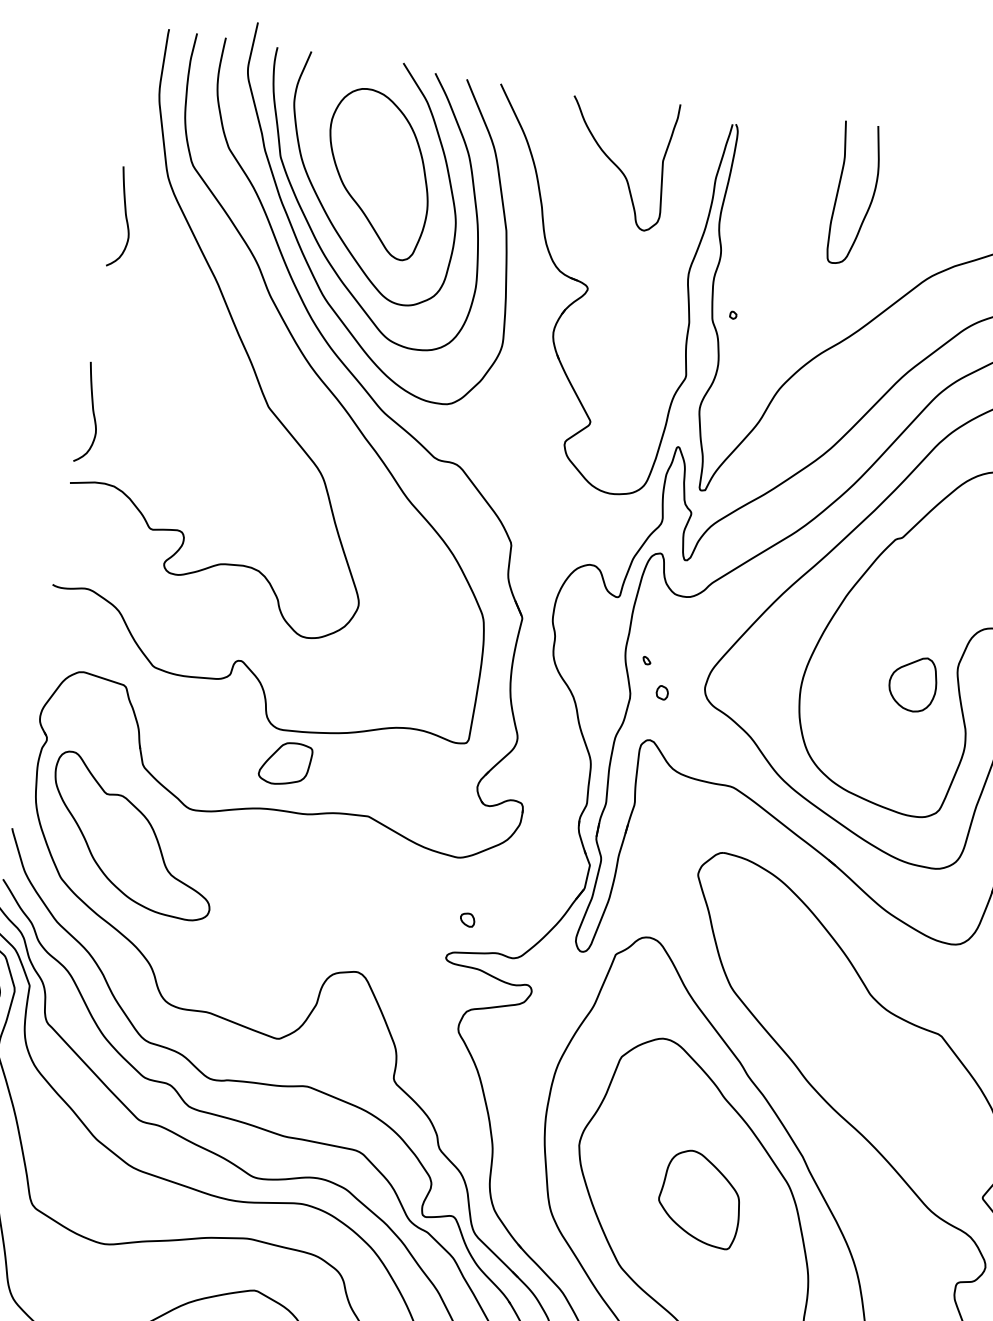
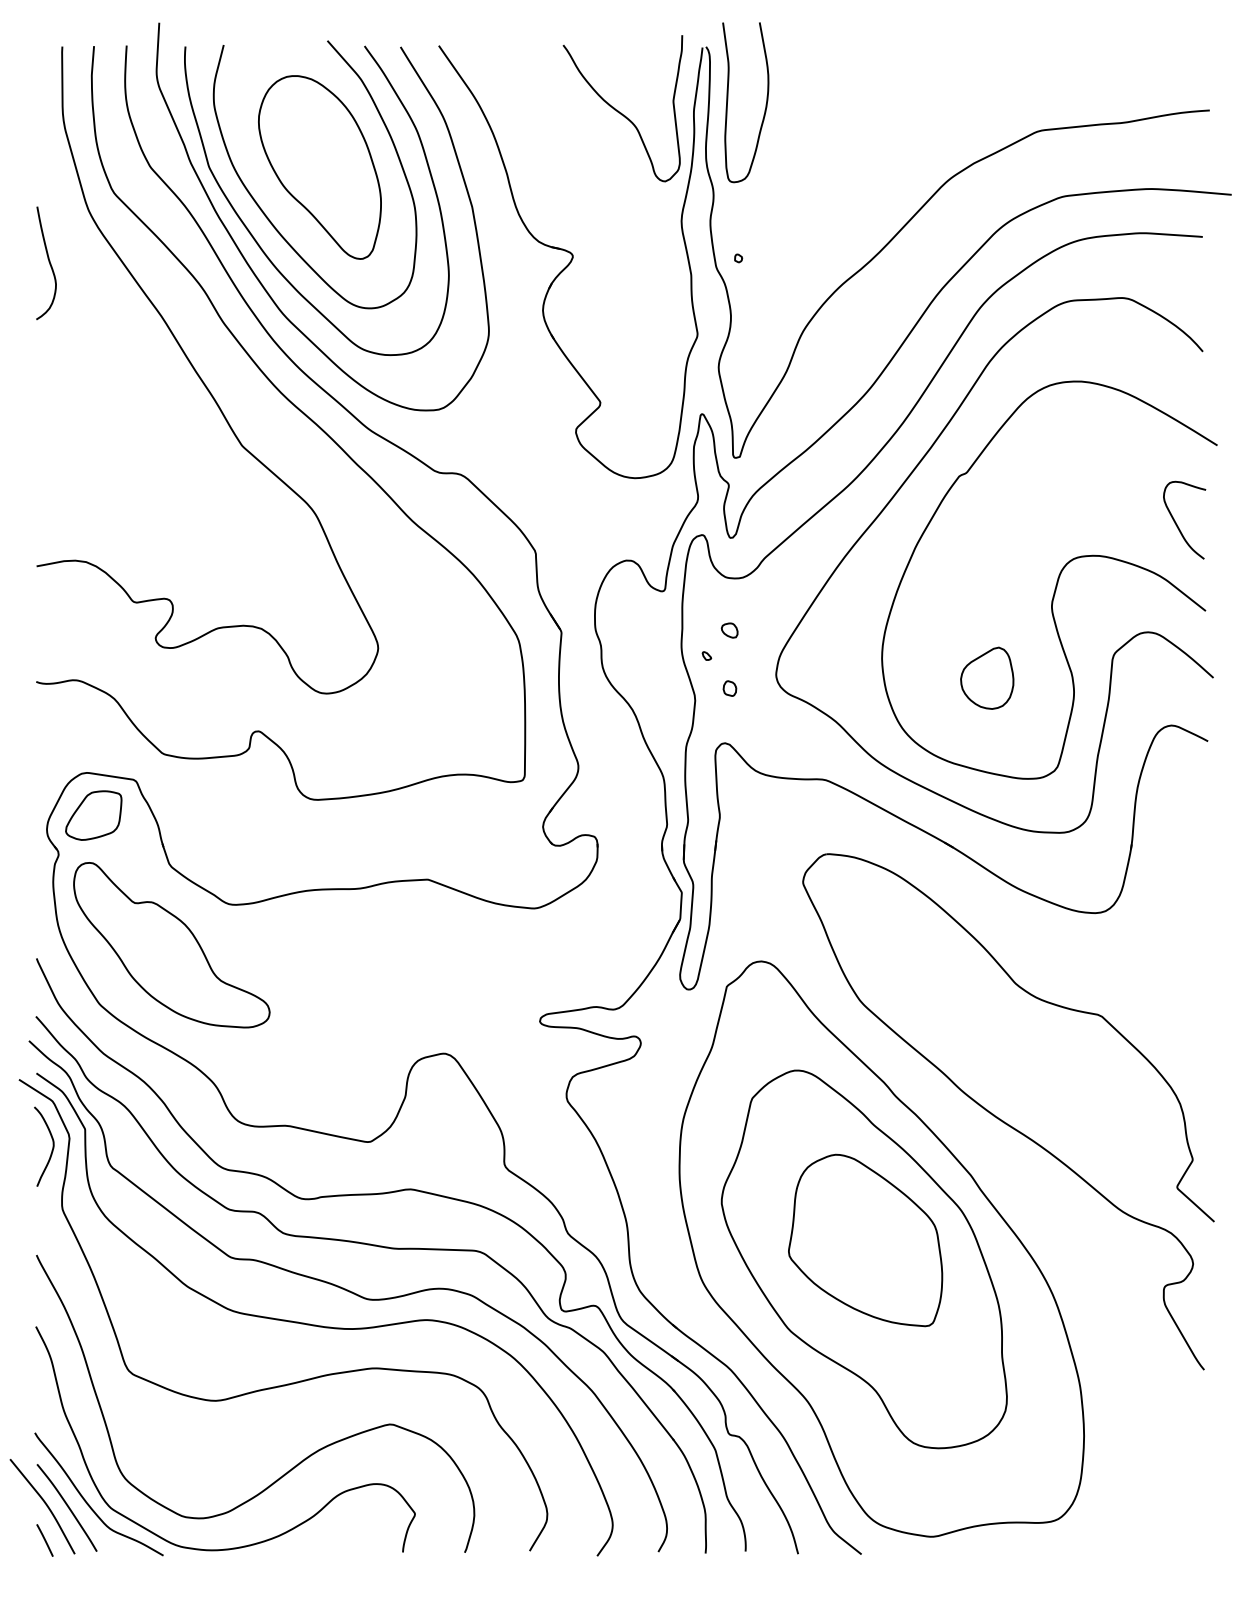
curve: (615, 163) -> (621, 112), moved
curve: (839, 190) -> (728, 100), moved
curve: (92, 412) -> (48, 484), removed
part: (913, 683) -> (987, 677), moved
part: (285, 763) -> (93, 815), moved
part: (467, 919) -> (729, 630), moved
part: (700, 1198) -> (865, 1240), size x1.67

